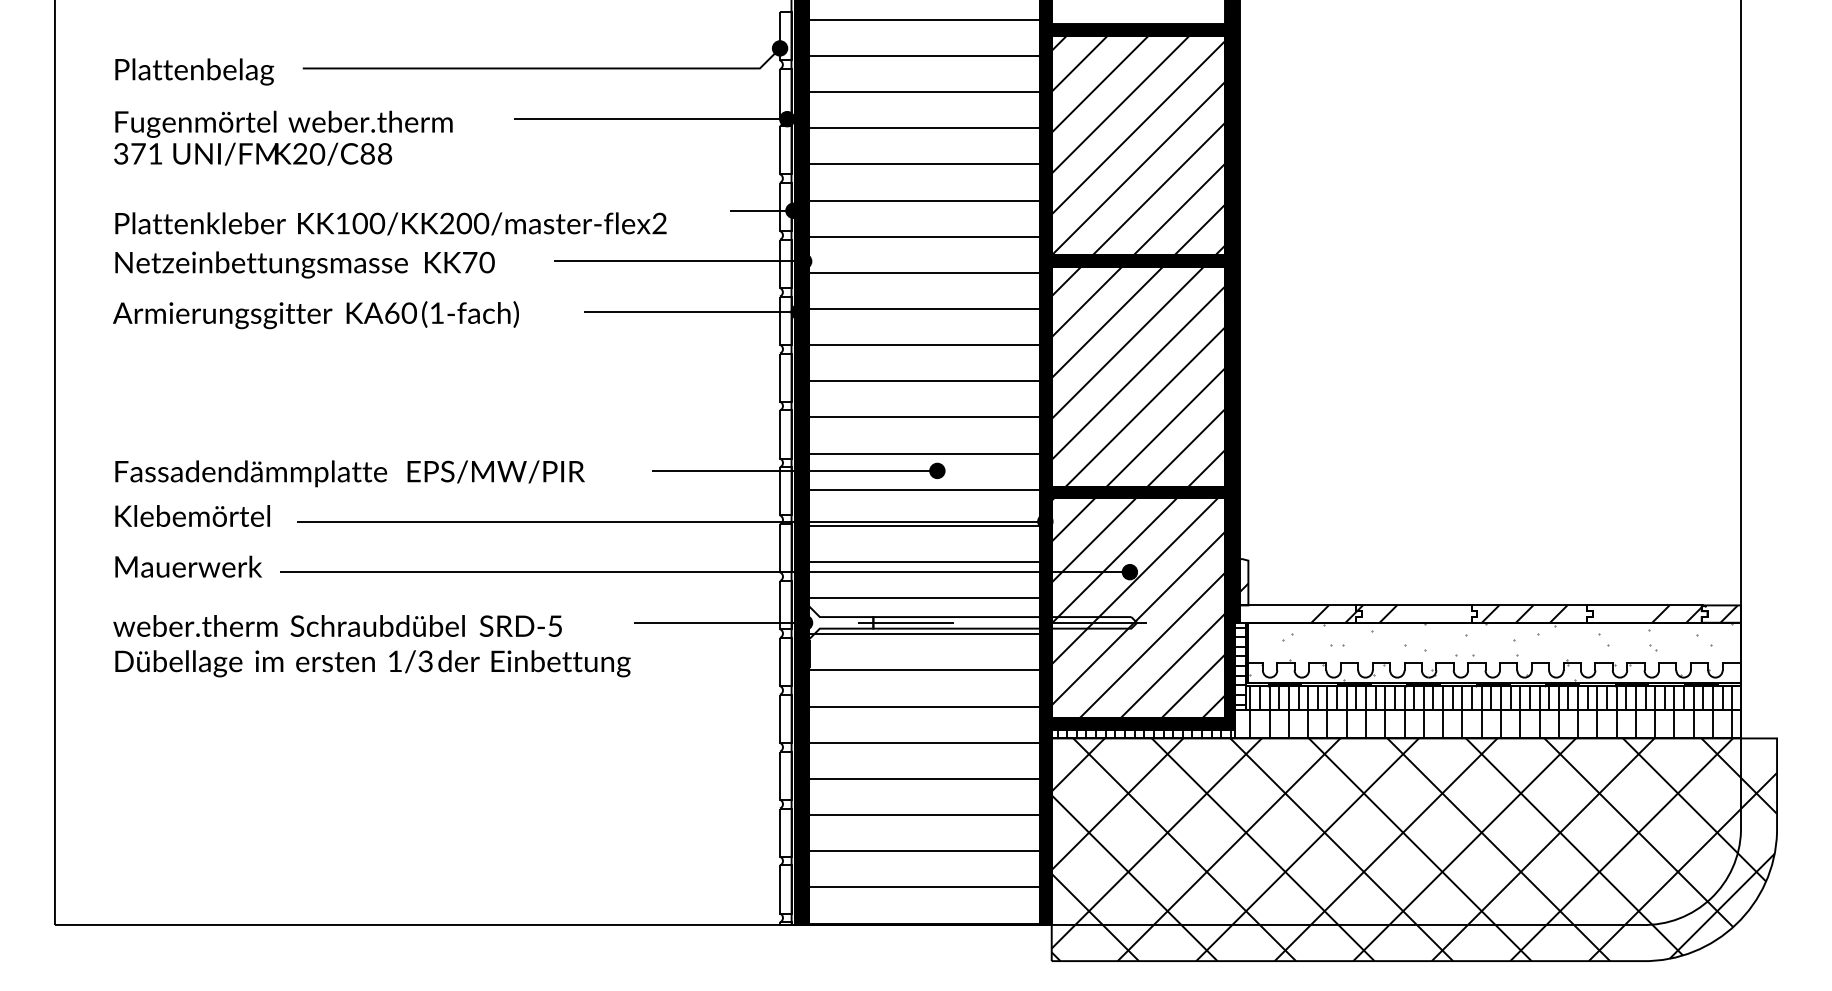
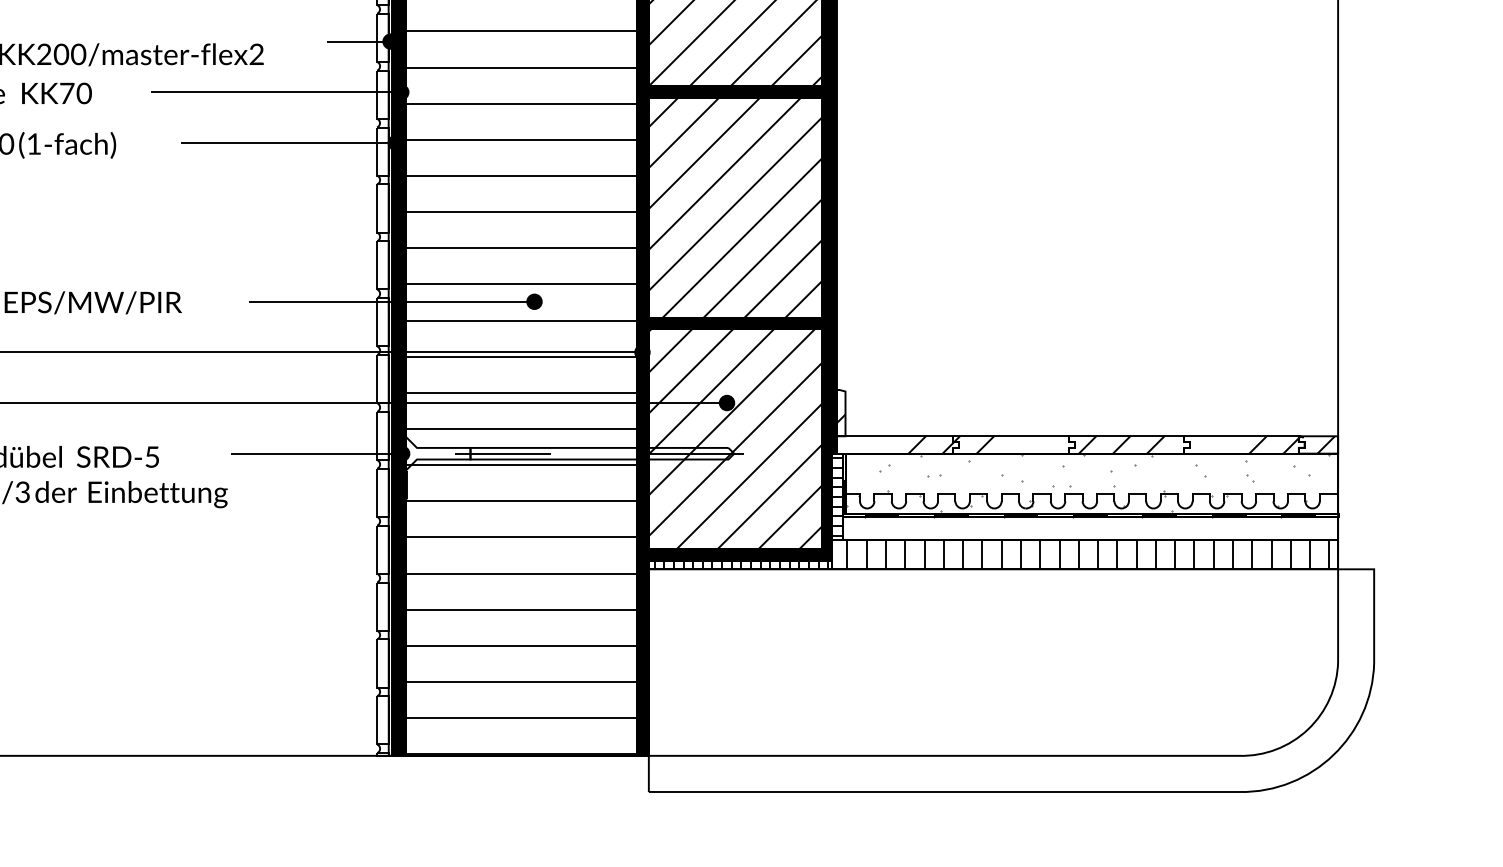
hatch: (1491, 697) -> (1088, 528), removed
hatch: (1414, 849) -> (1011, 680), removed

